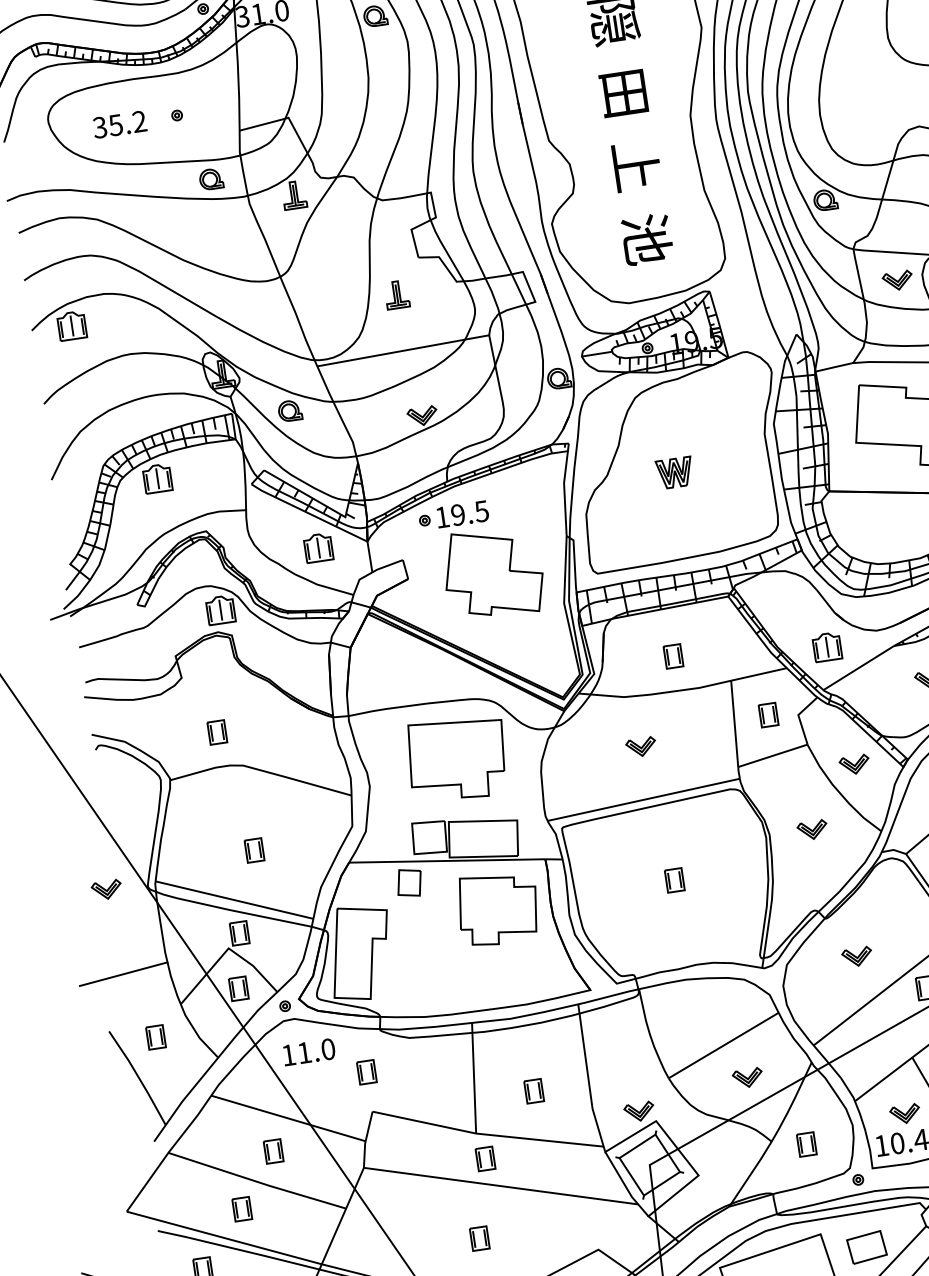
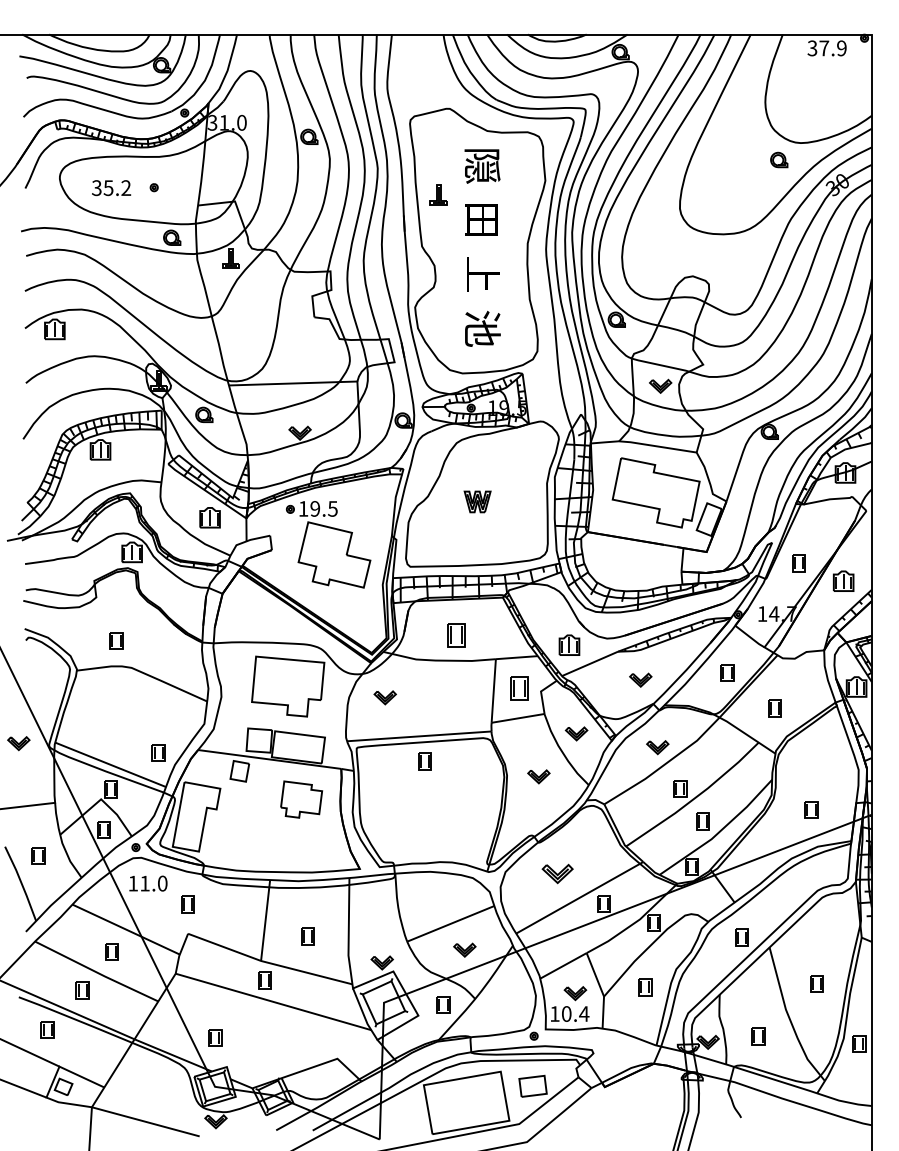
part: (396, 294) -> (438, 194), moved
part: (673, 656) -> (456, 635), size x1.4
part: (768, 715) -> (519, 688), size x1.4
part: (640, 746) -> (384, 697), moved
part: (254, 849) -> (158, 752), moved
part: (673, 880) -> (424, 761), moved
part: (498, 908) -> (301, 799), size x0.7
part: (857, 956) -> (557, 873), size x1.4
part: (806, 1143) -> (443, 1004), moved
part: (479, 1238) -> (215, 1037), moved

